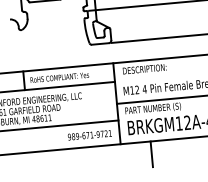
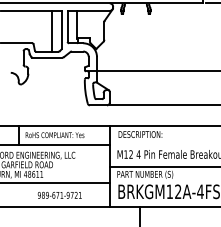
text: (89, 134) -> (59, 194), moved

